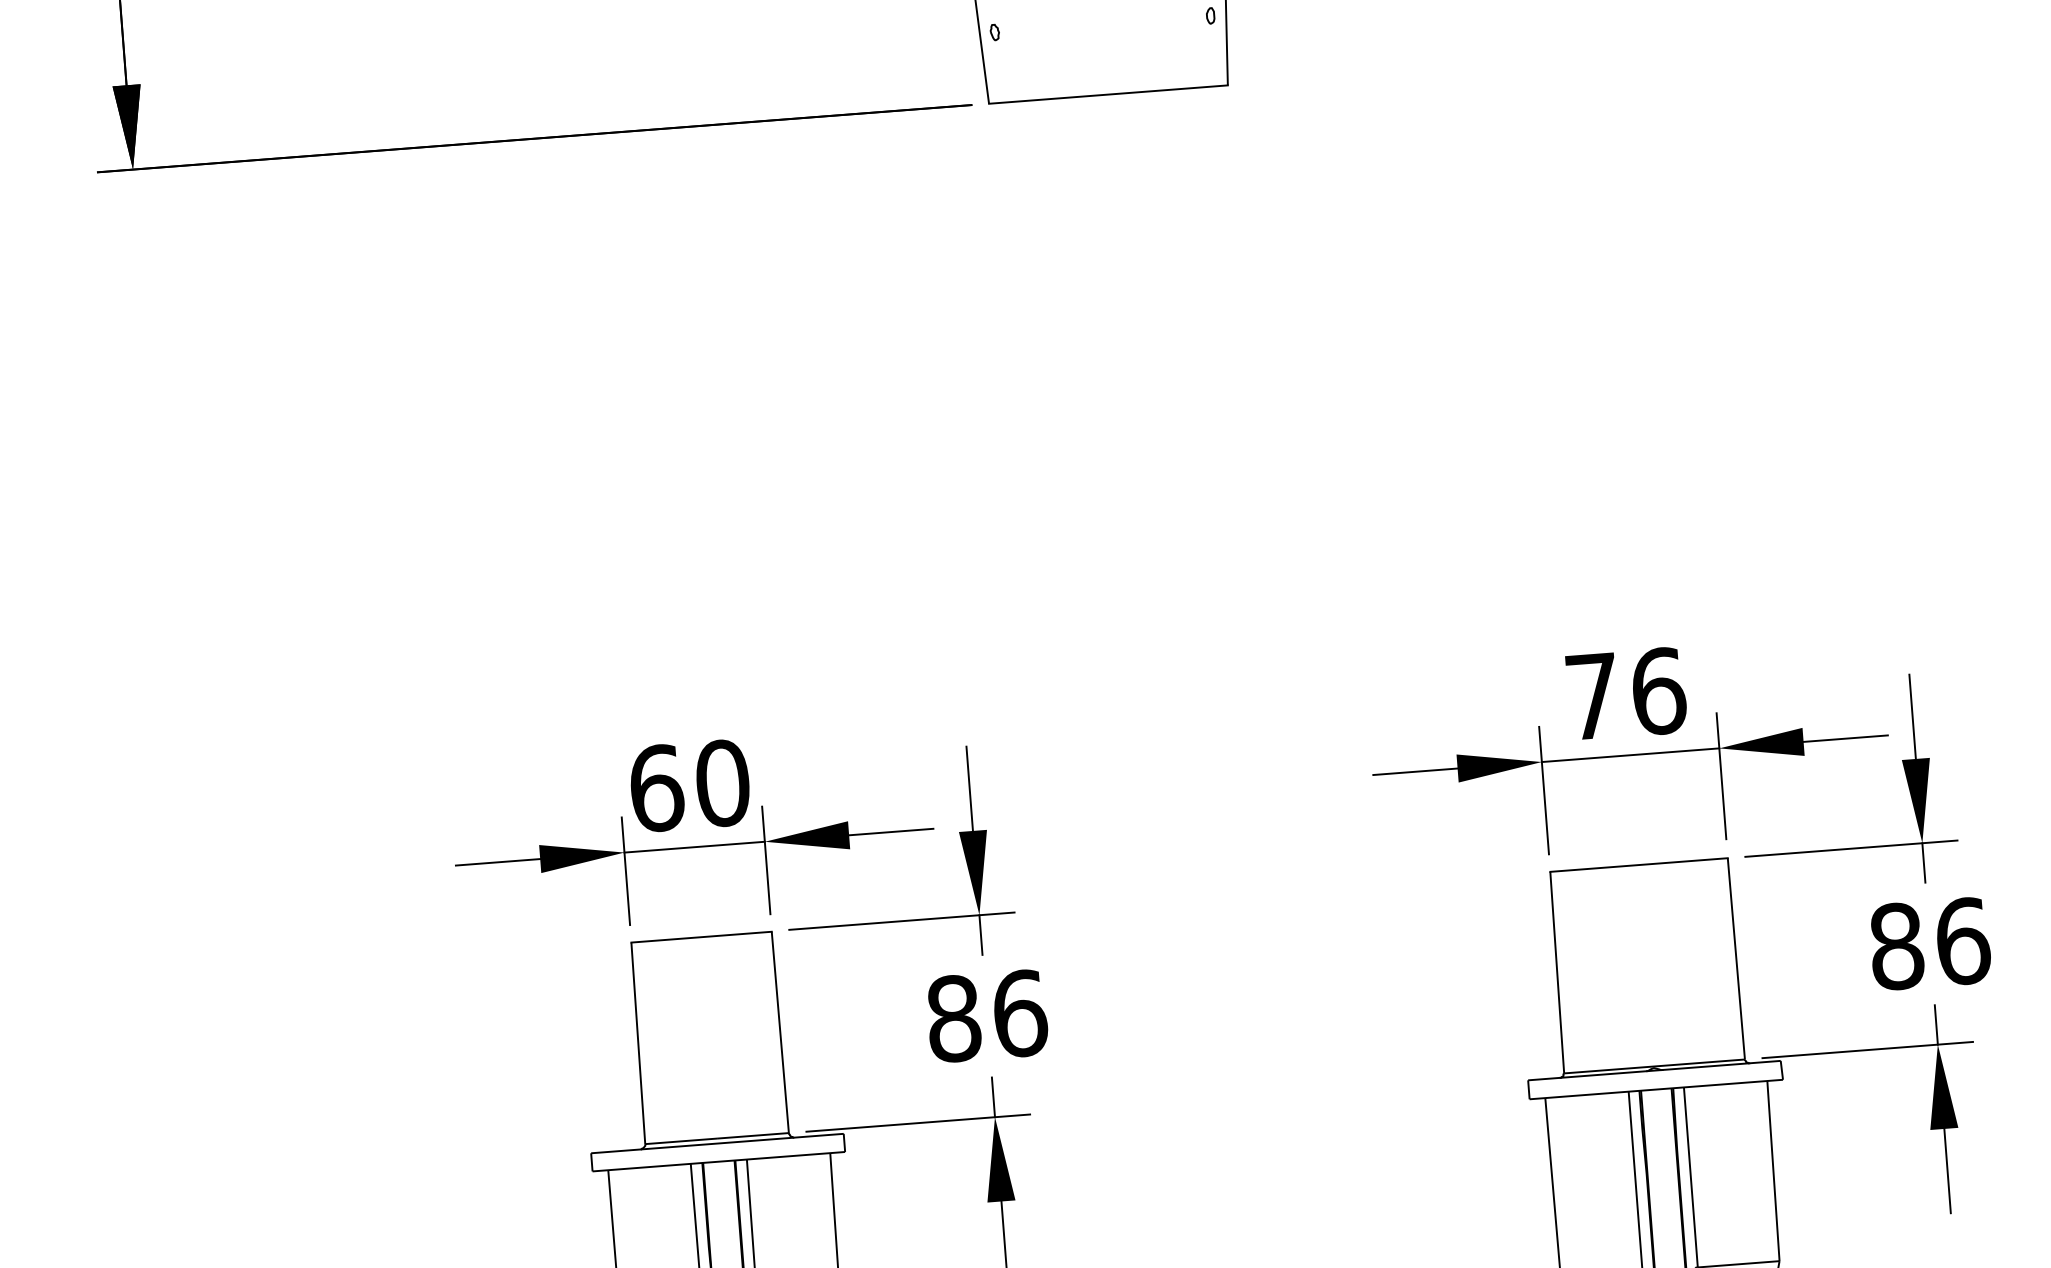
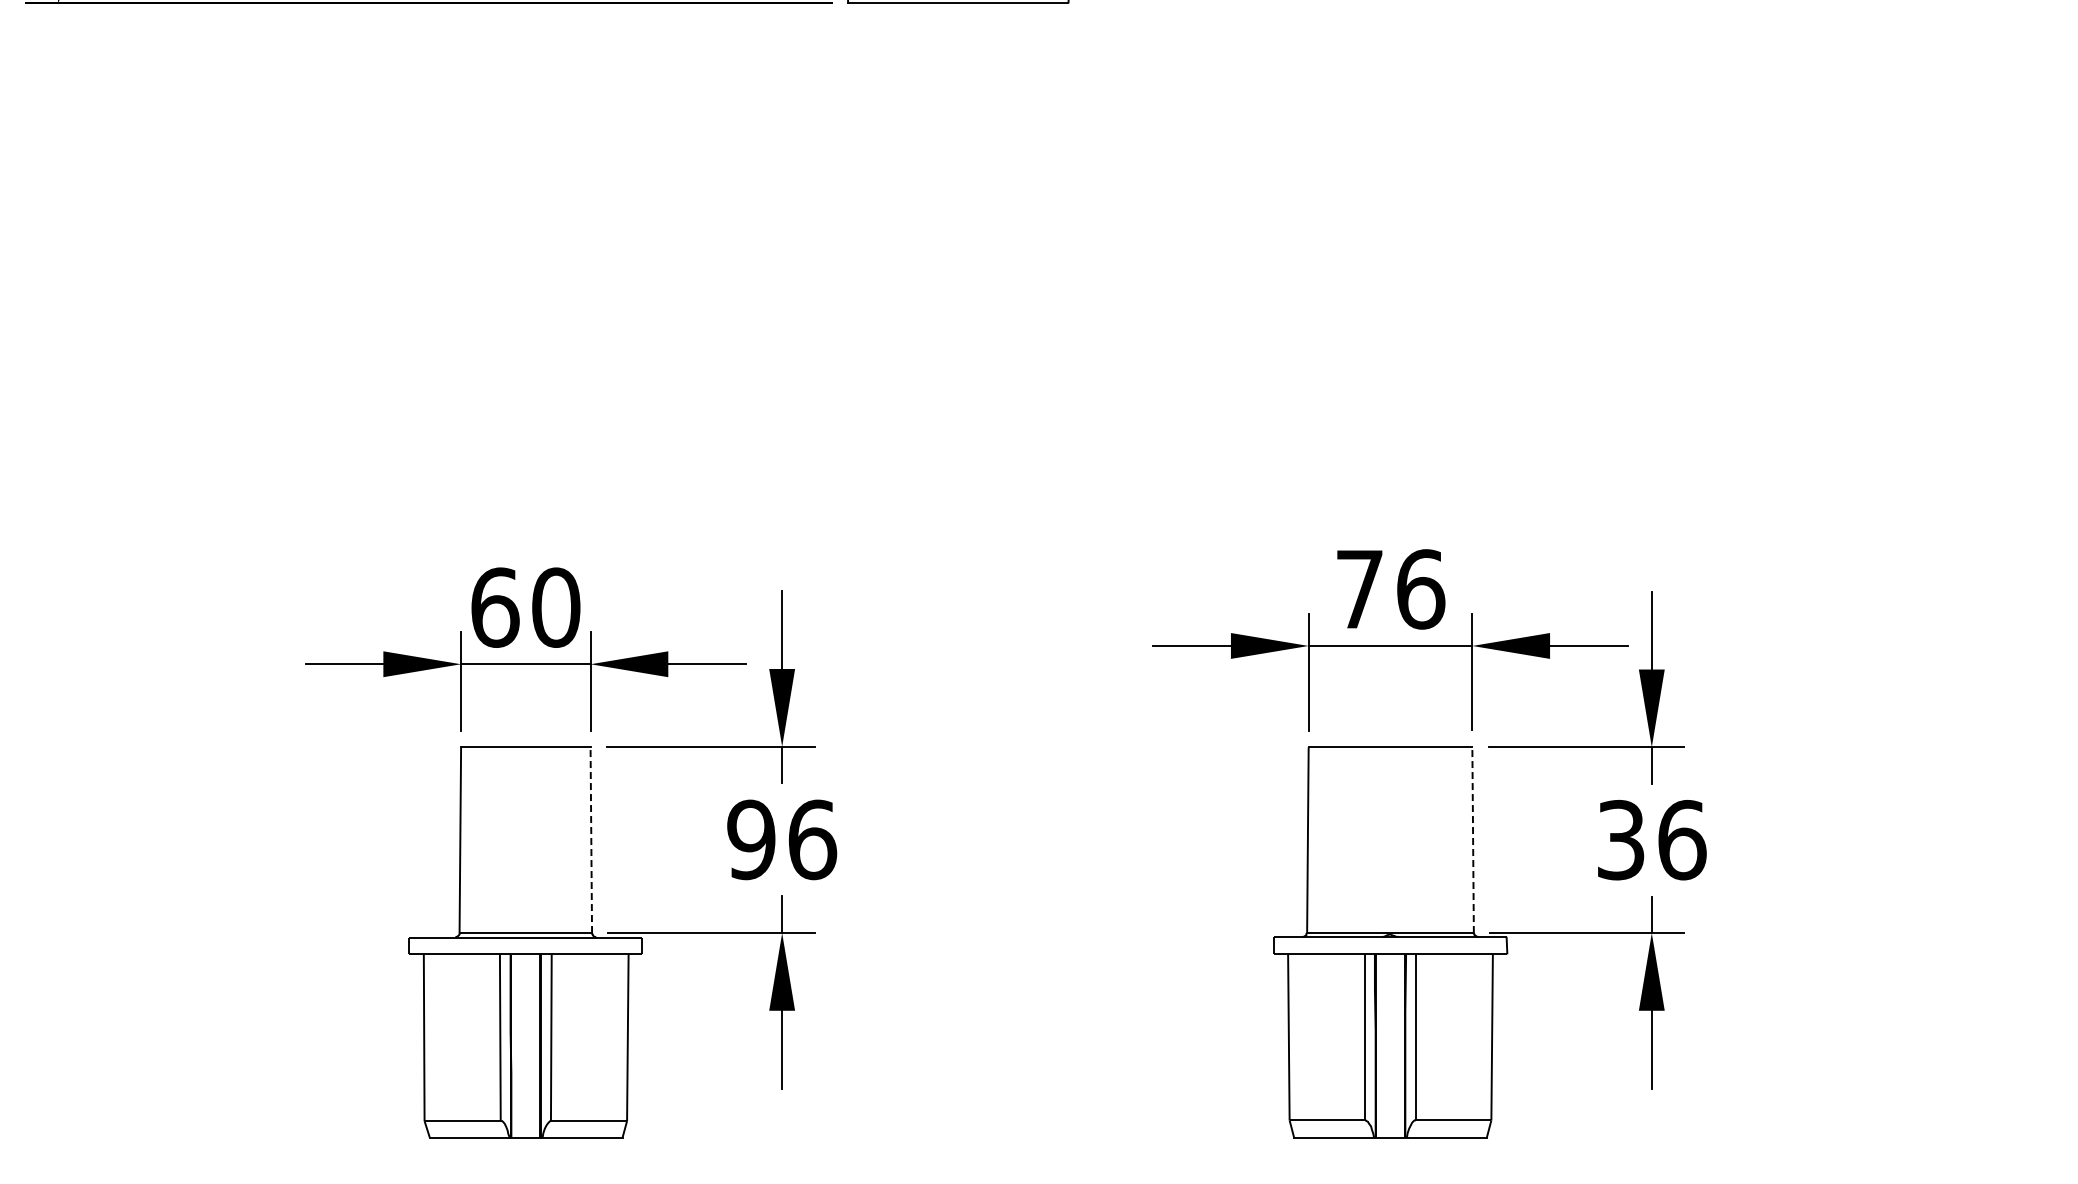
text: (1897, 946) -> (1621, 840), 86 -> 36
line: (1736, 959) -> (1473, 840), solid -> dashed
text: (953, 1018) -> (751, 839), 86 -> 96
line: (780, 1032) -> (591, 840), solid -> dashed

